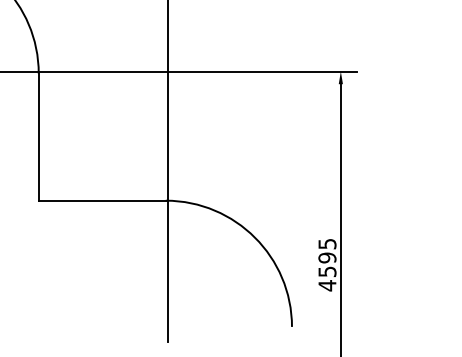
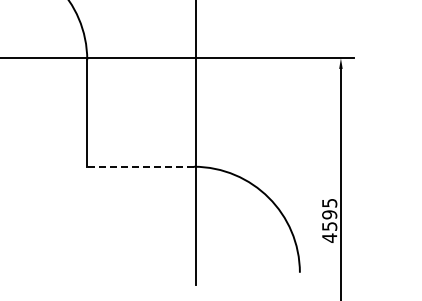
line: (102, 200) -> (140, 166), solid -> dashed

